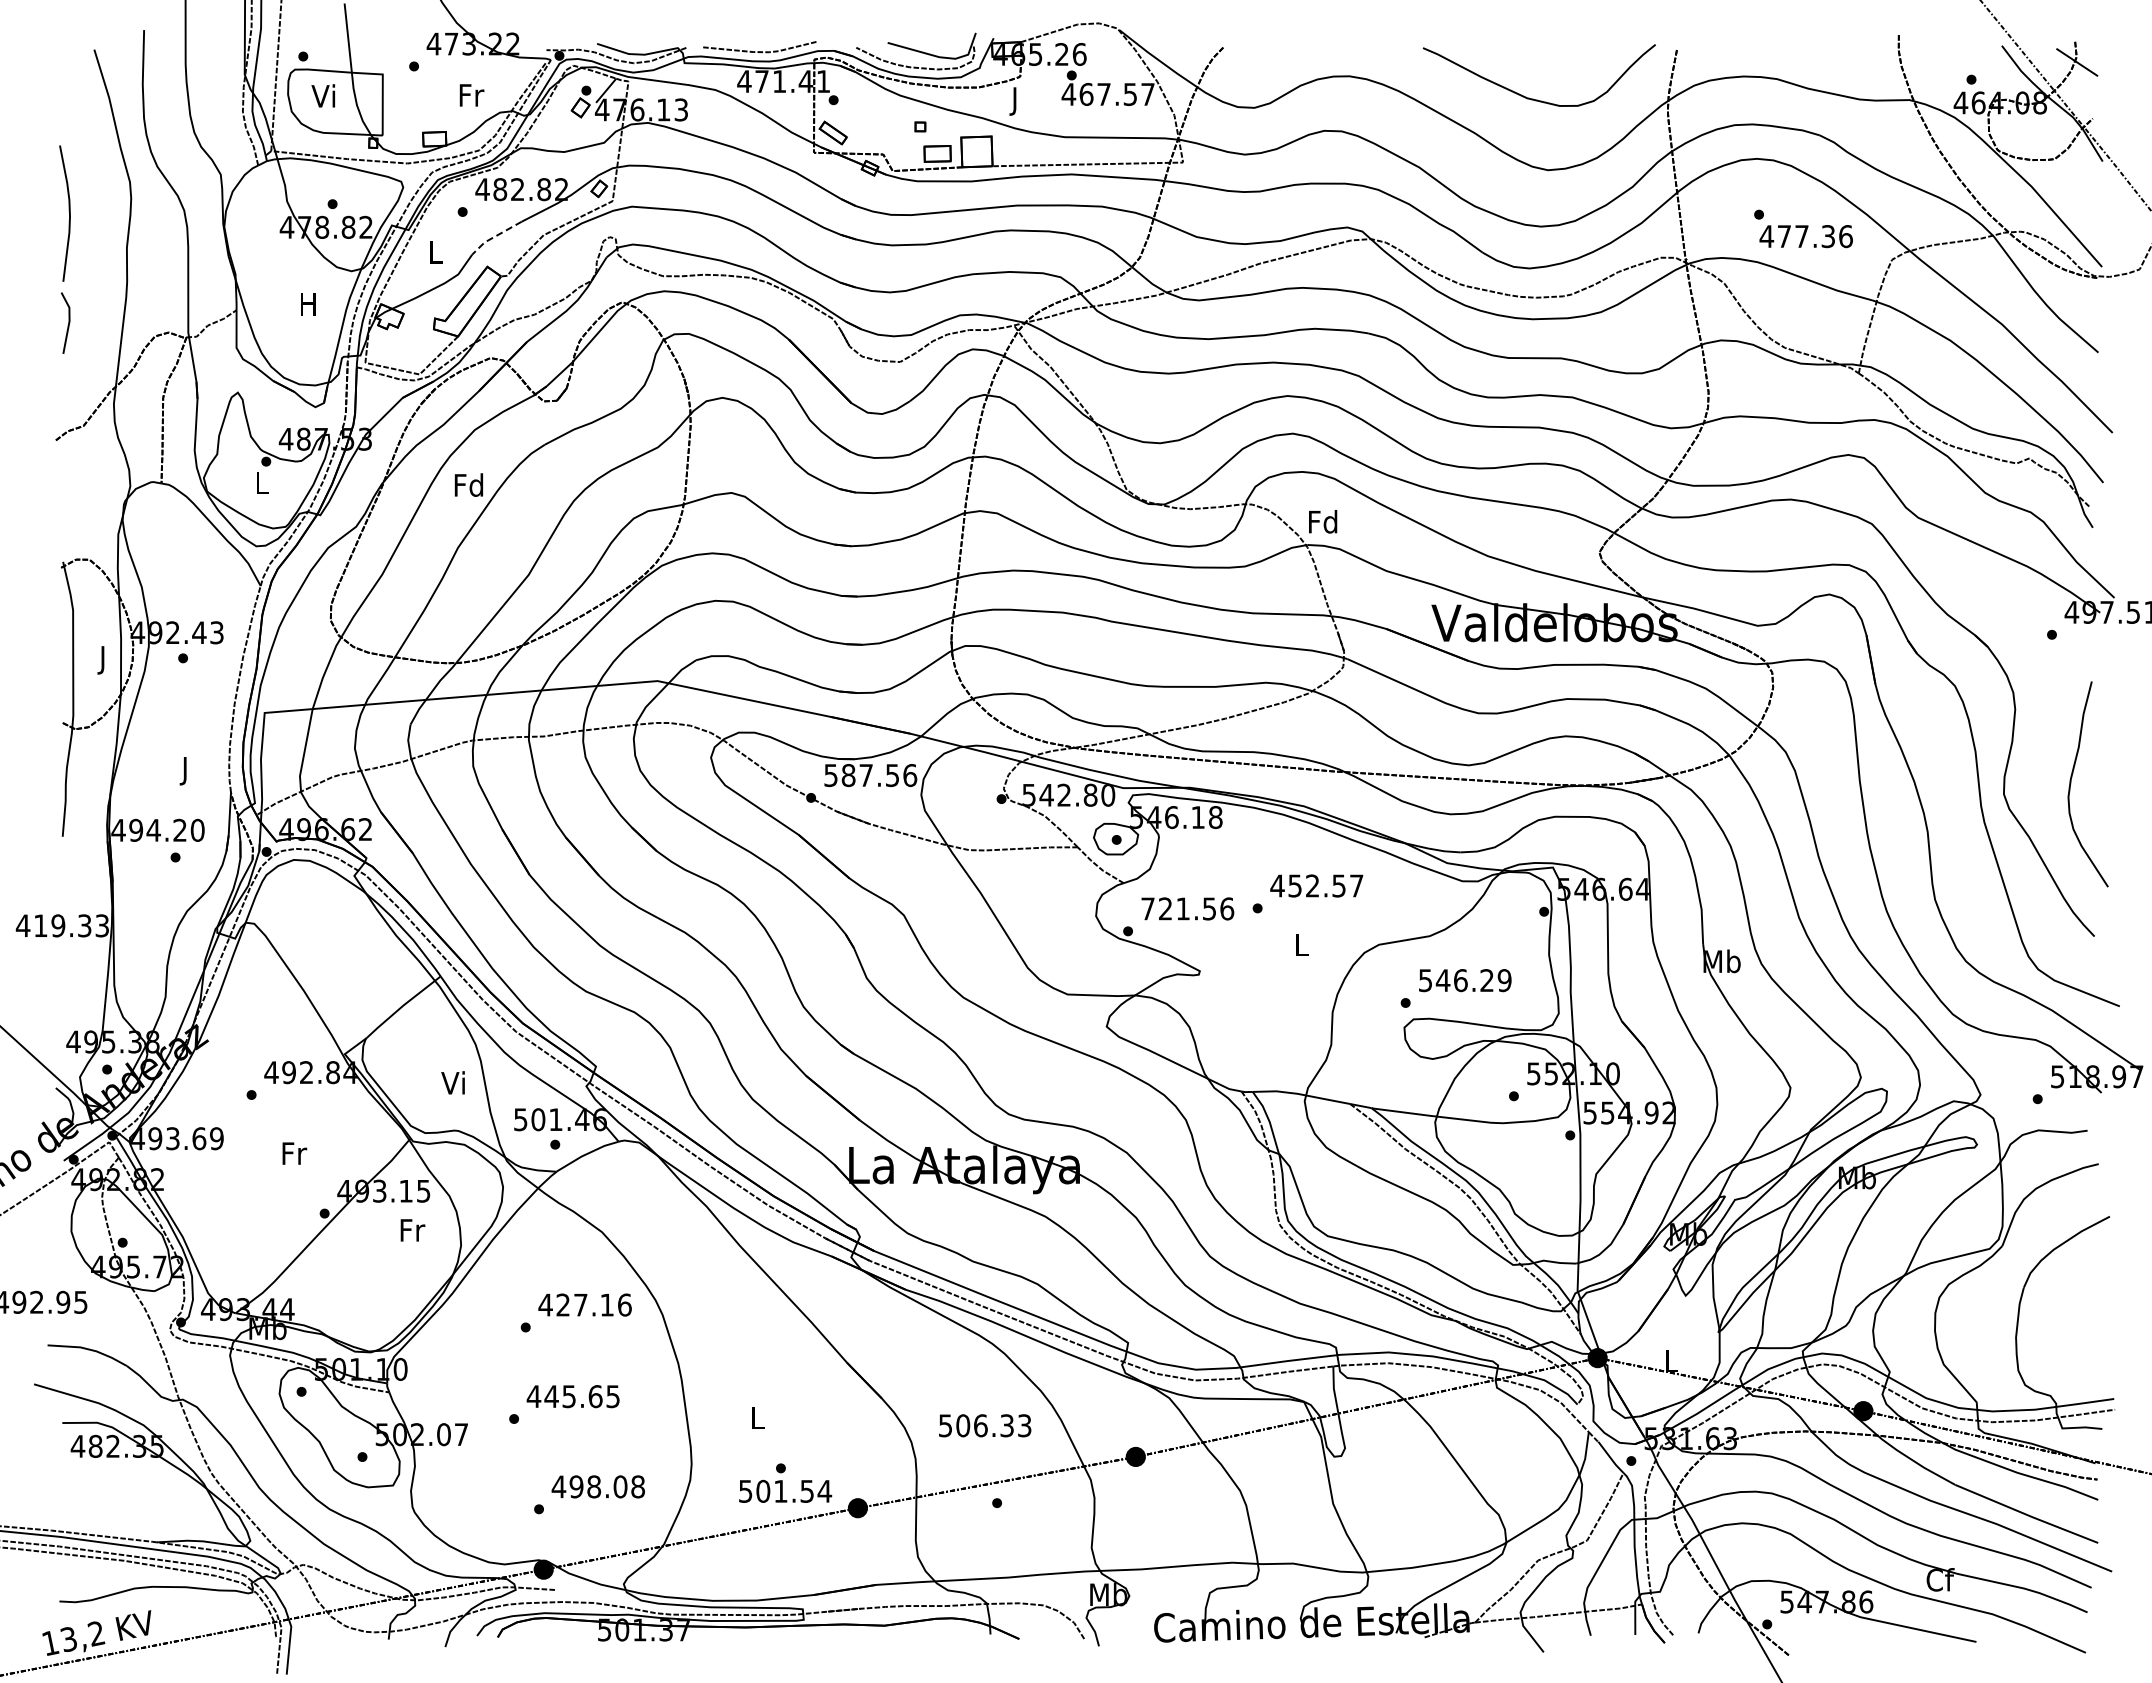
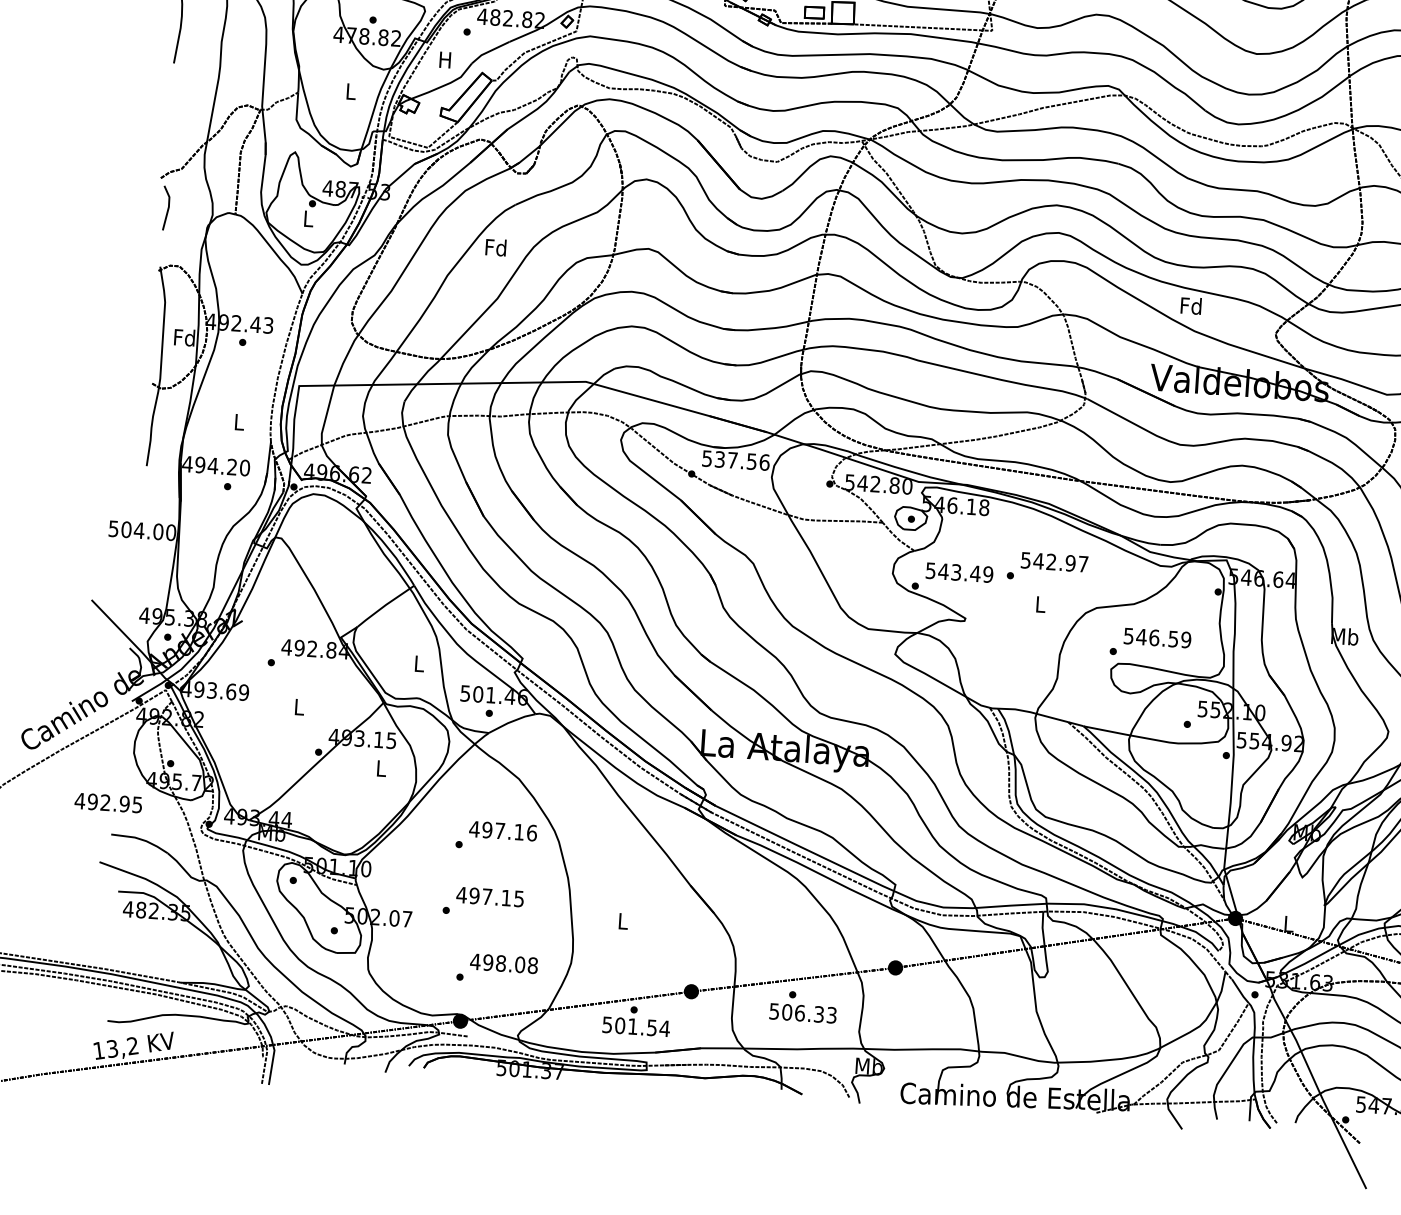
line: (494, 236) -> (488, 51), dashed -> solid
text: (435, 252) -> (445, 60), L -> H
text: (308, 304) -> (350, 91), H -> L
line: (68, 322) -> (168, 207), moved
text: (468, 484) -> (495, 247), moved
text: (1323, 521) -> (1191, 305), moved
text: (103, 659) -> (184, 339), J -> Fd
text: (185, 771) -> (238, 424), J -> L
text: (848, 775) -> (719, 459), 587.56 -> 537.56
text: (1307, 885) -> (1047, 561), 452.57 -> 542.97
text: (1187, 908) -> (959, 572), 721.56 -> 543.49
text: (62, 925) -> (142, 530), 419.33 -> 504.00
text: (1486, 980) -> (1173, 639), 546.29 -> 546.59
text: (452, 1082) -> (417, 663), Vi -> L
text: (294, 1153) -> (299, 707), Fr -> L
text: (412, 1230) -> (381, 768), Fr -> L
text: (563, 1304) -> (487, 829), 427.16 -> 497.16
text: (573, 1396) -> (490, 896), 445.65 -> 497.15
text: (985, 1425) -> (803, 1013), moved
text: (785, 1482) -> (636, 1020), moved

